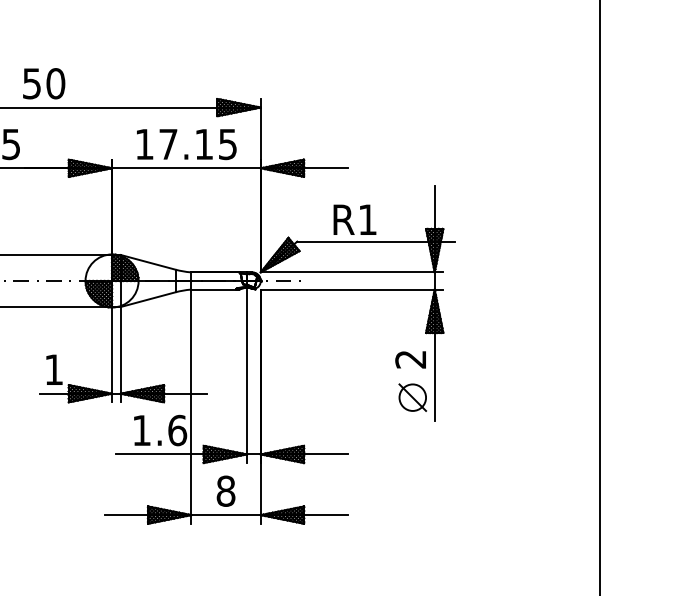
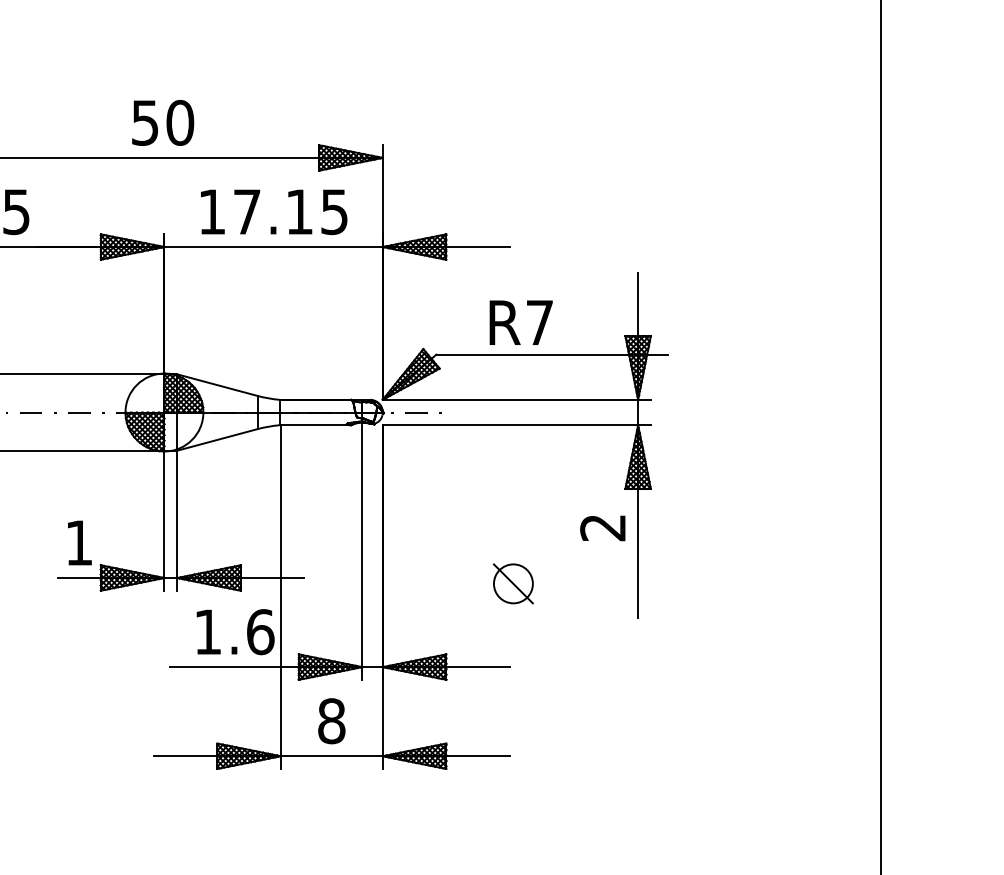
text: (44, 83) -> (163, 122), moved
text: (367, 219) -> (539, 322), R1 -> R7
part: (412, 397) -> (513, 583), moved

